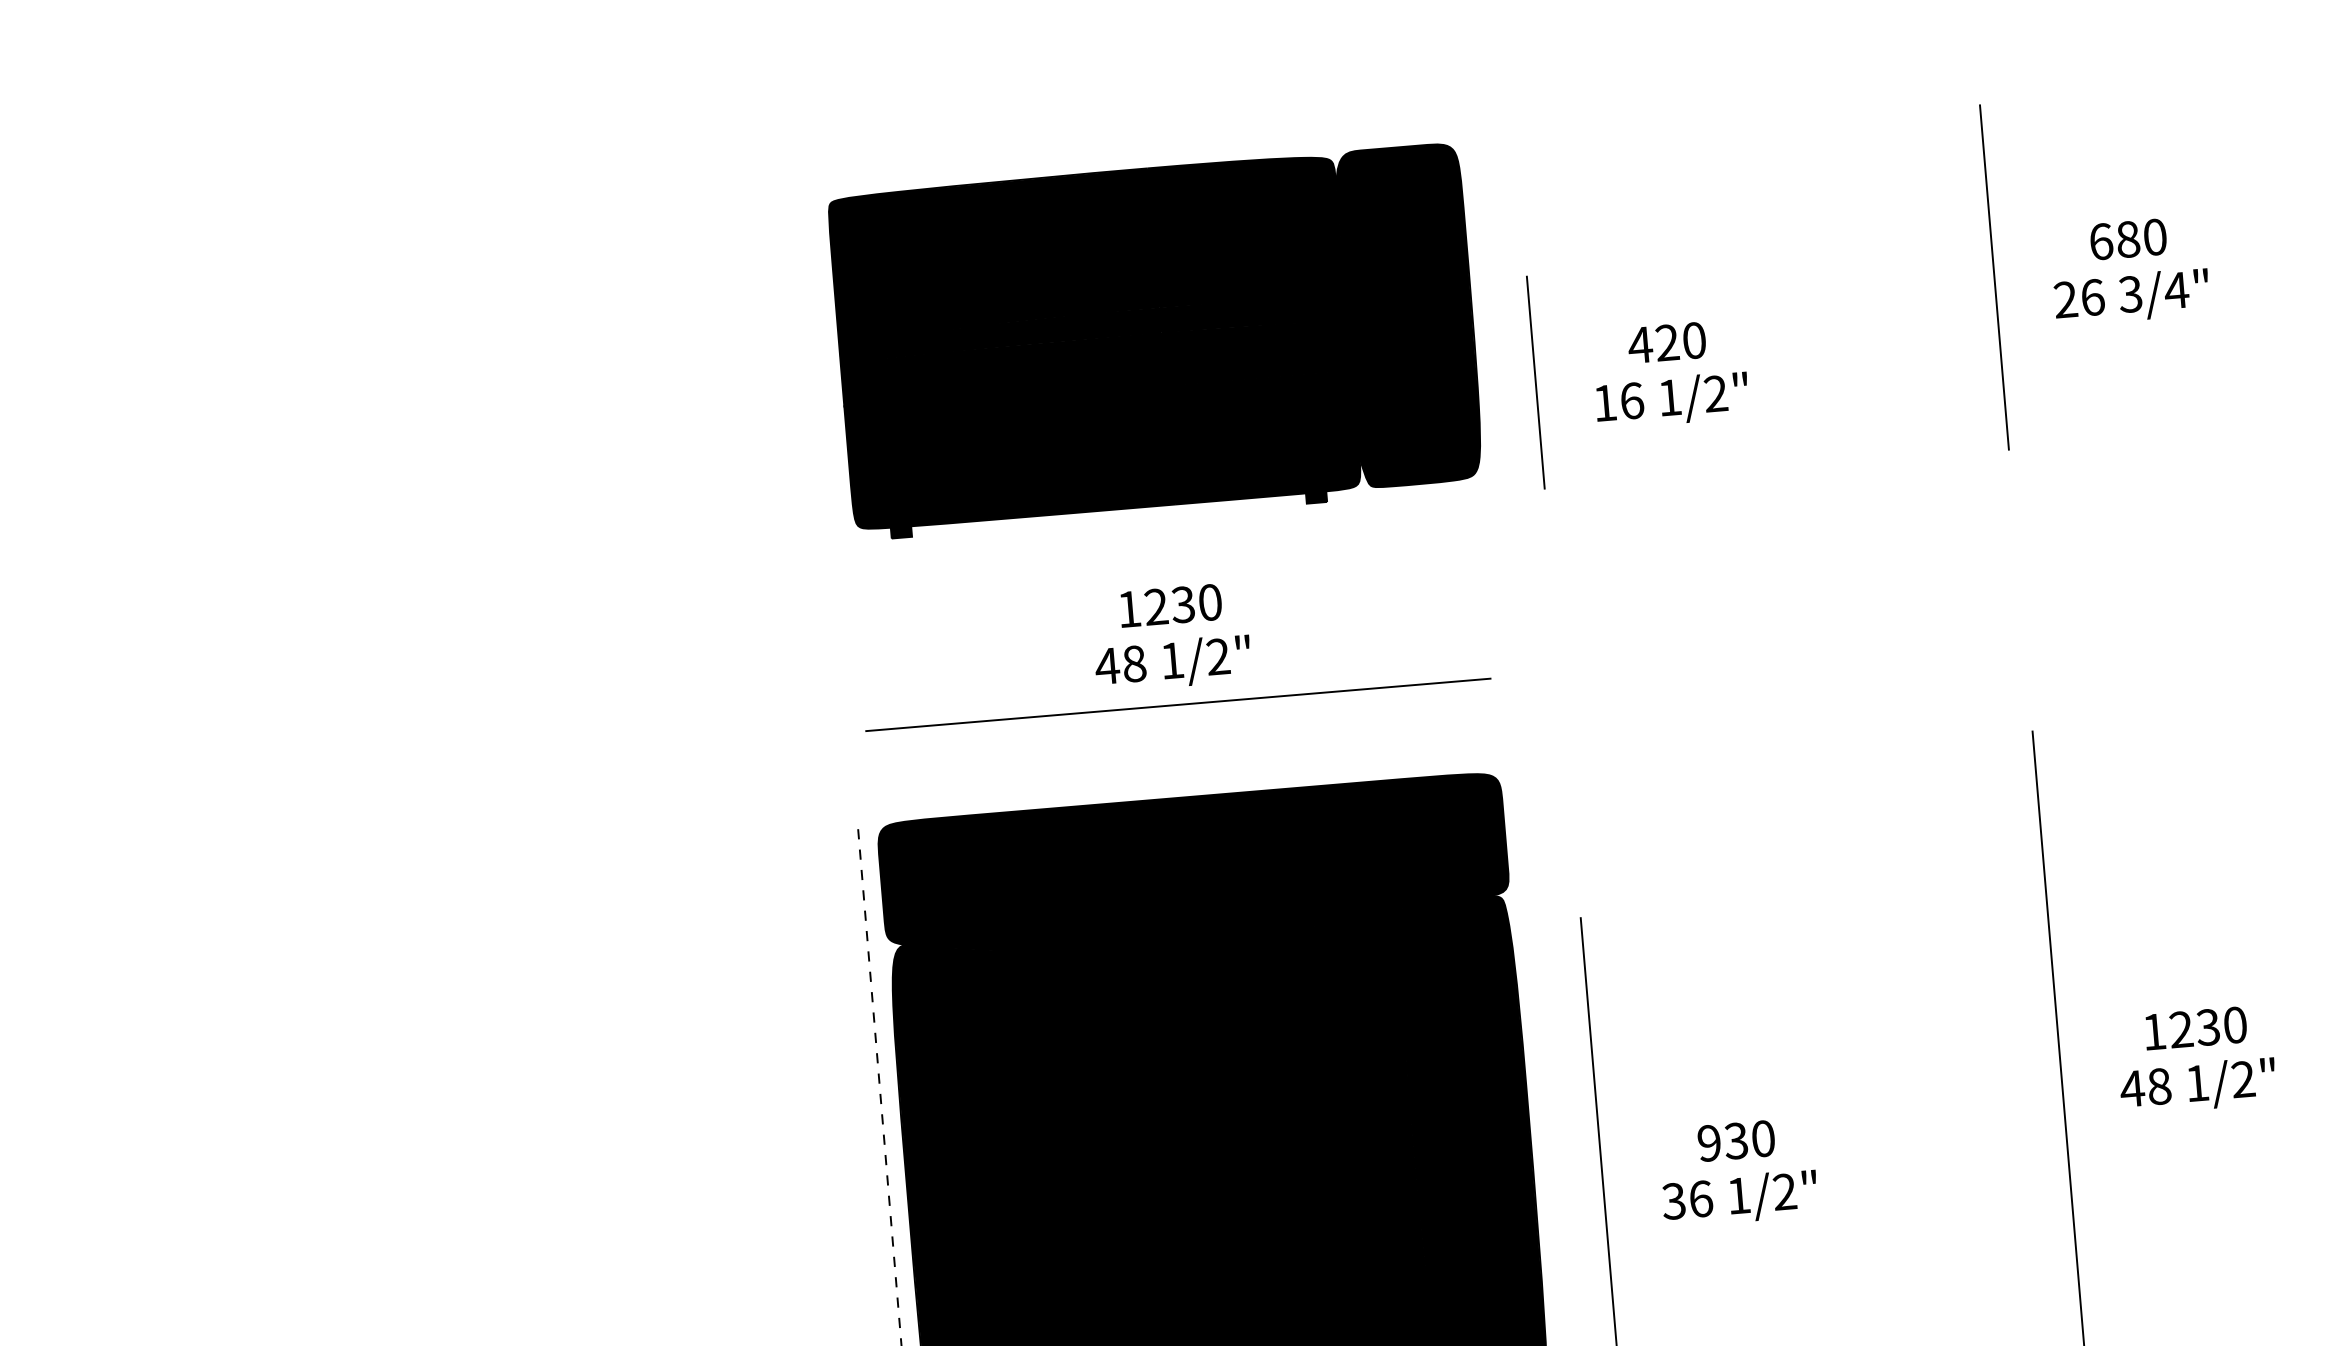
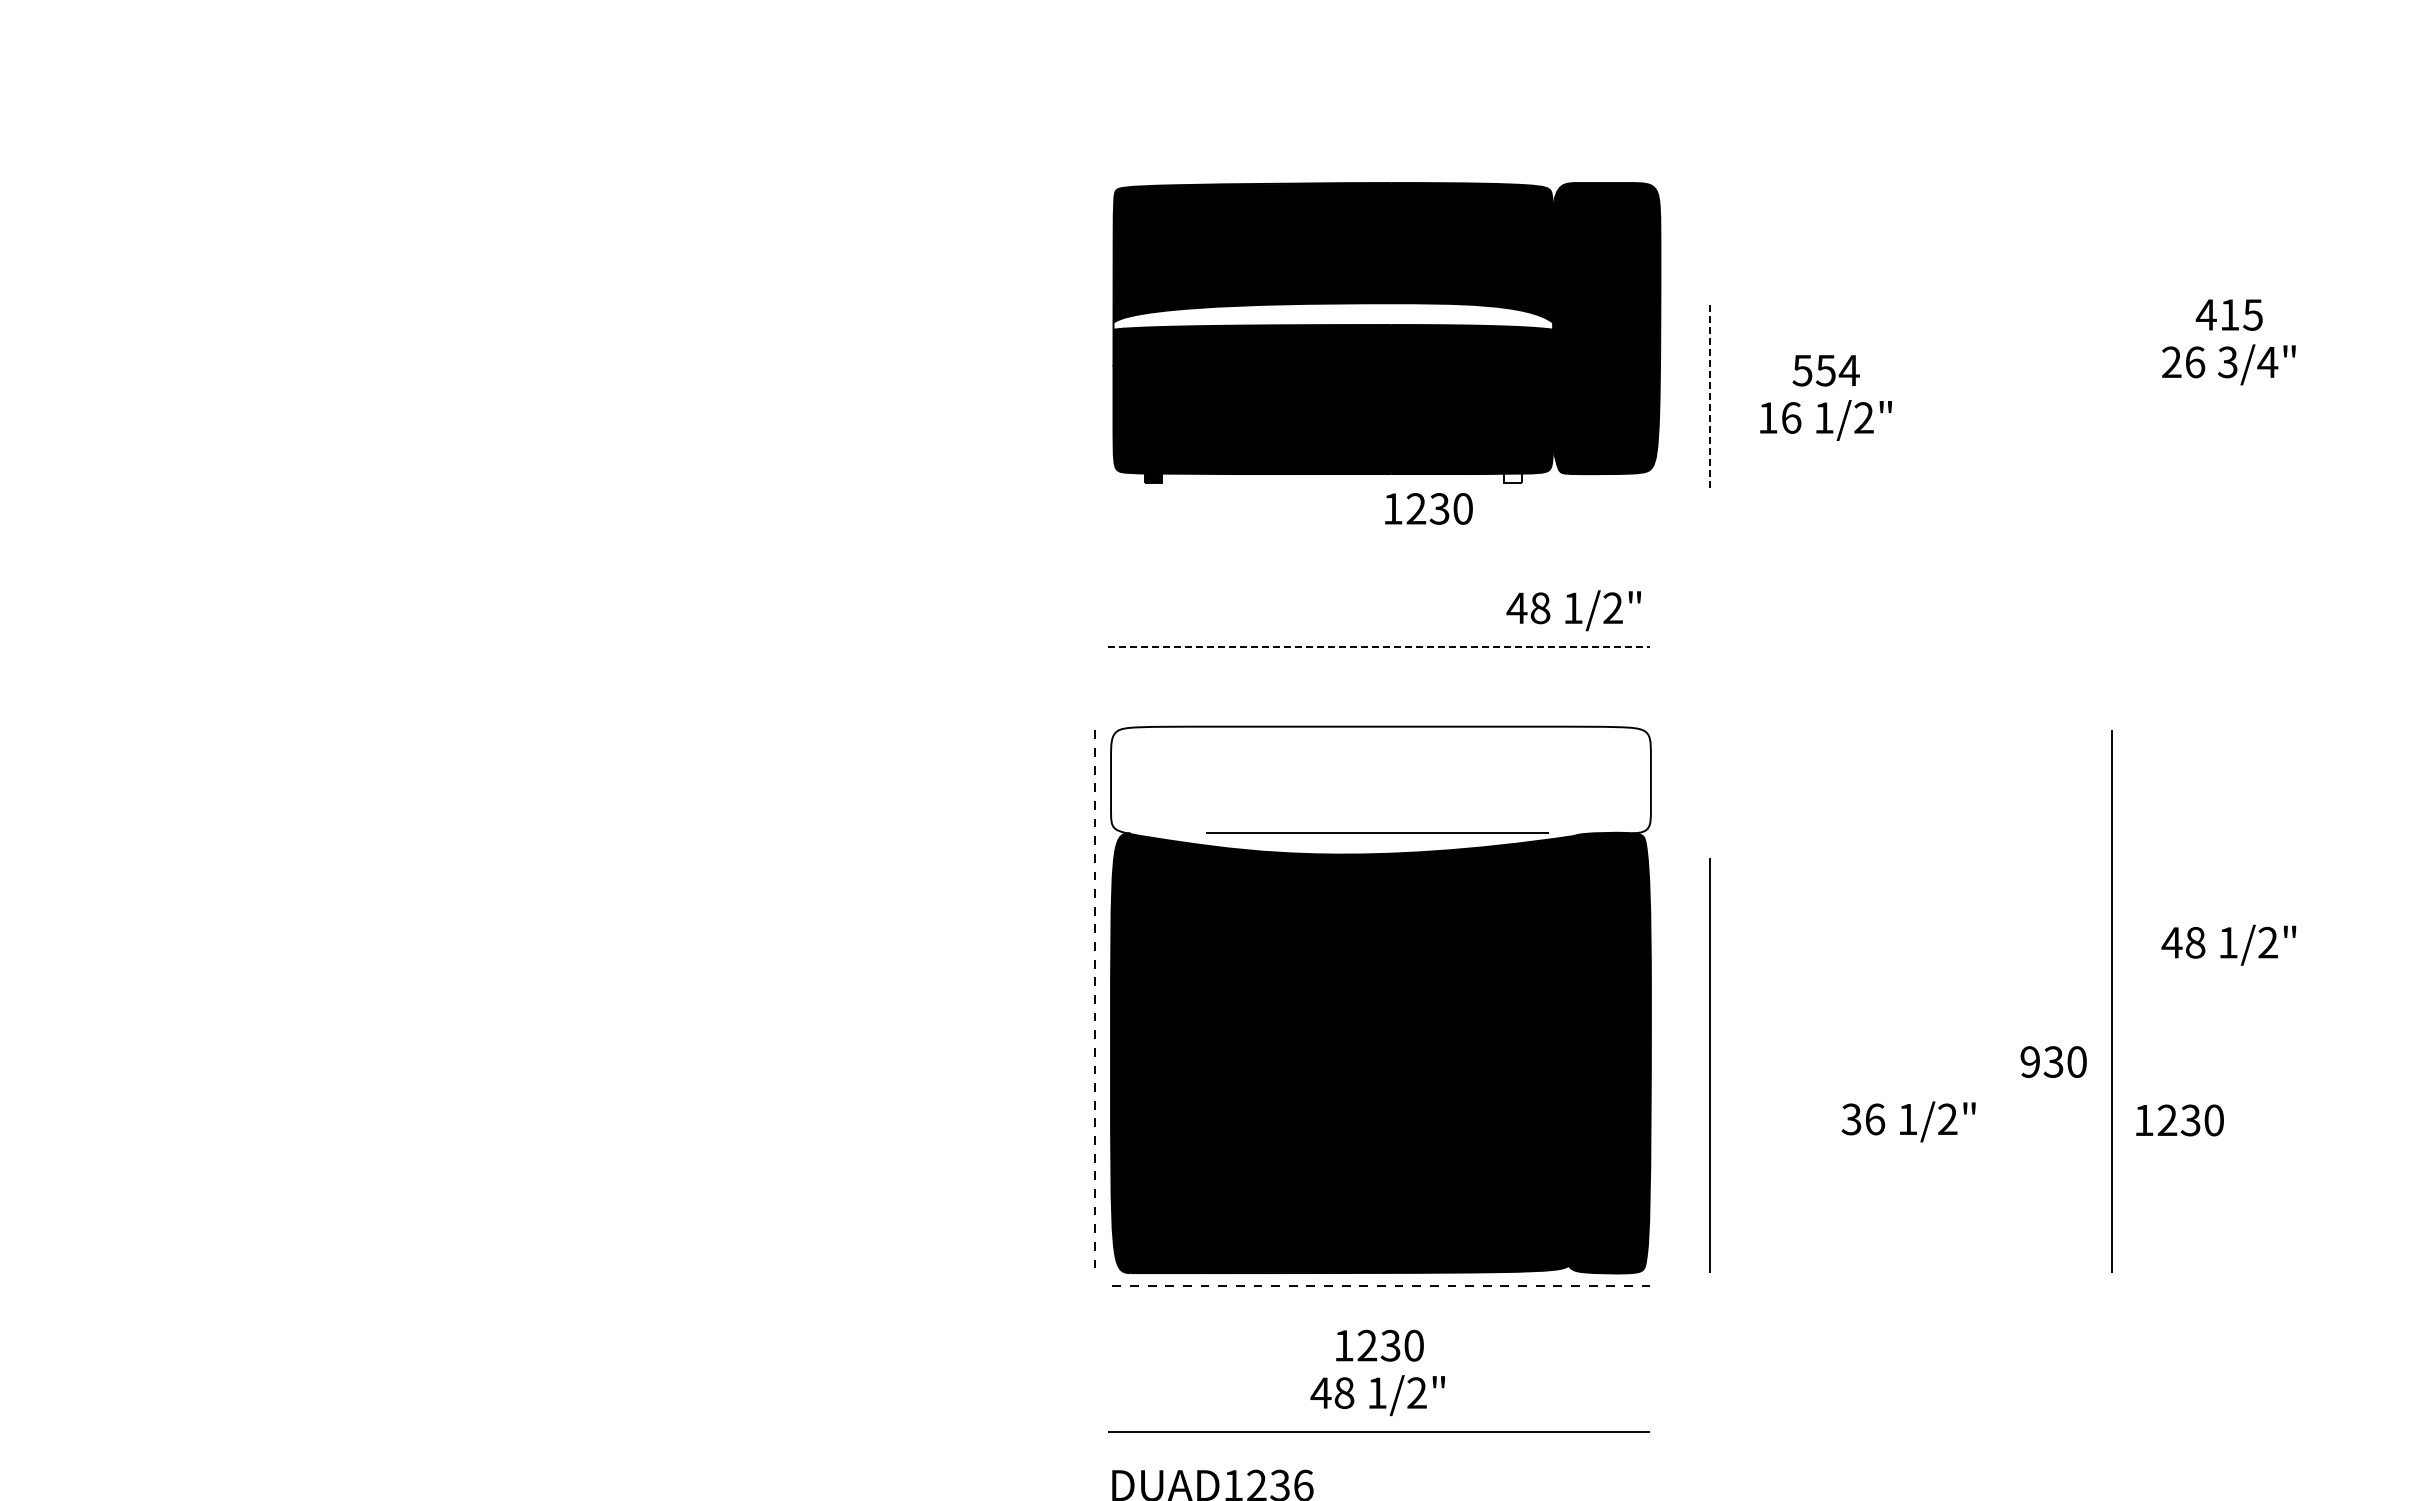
text: (2126, 239) -> (2228, 314), 680 -> 415
line: (1993, 276) -> (2111, 337), removed
fill: (1093, 328) -> (1333, 316), removed
text: (1666, 342) -> (1825, 370), 420 -> 554
line: (1535, 382) -> (1709, 395), solid -> dashed
fill: (1315, 496) -> (1512, 477), removed
text: (1170, 605) -> (1428, 508), moved
text: (1172, 663) -> (1573, 610), moved
line: (1178, 704) -> (1379, 646), solid -> dashed
fill: (1193, 870) -> (1380, 790), removed
text: (2195, 1028) -> (2179, 1120), moved
text: (2197, 1085) -> (2228, 944), moved
text: (1736, 1140) -> (2053, 1061), moved
text: (1739, 1198) -> (1908, 1121), moved

